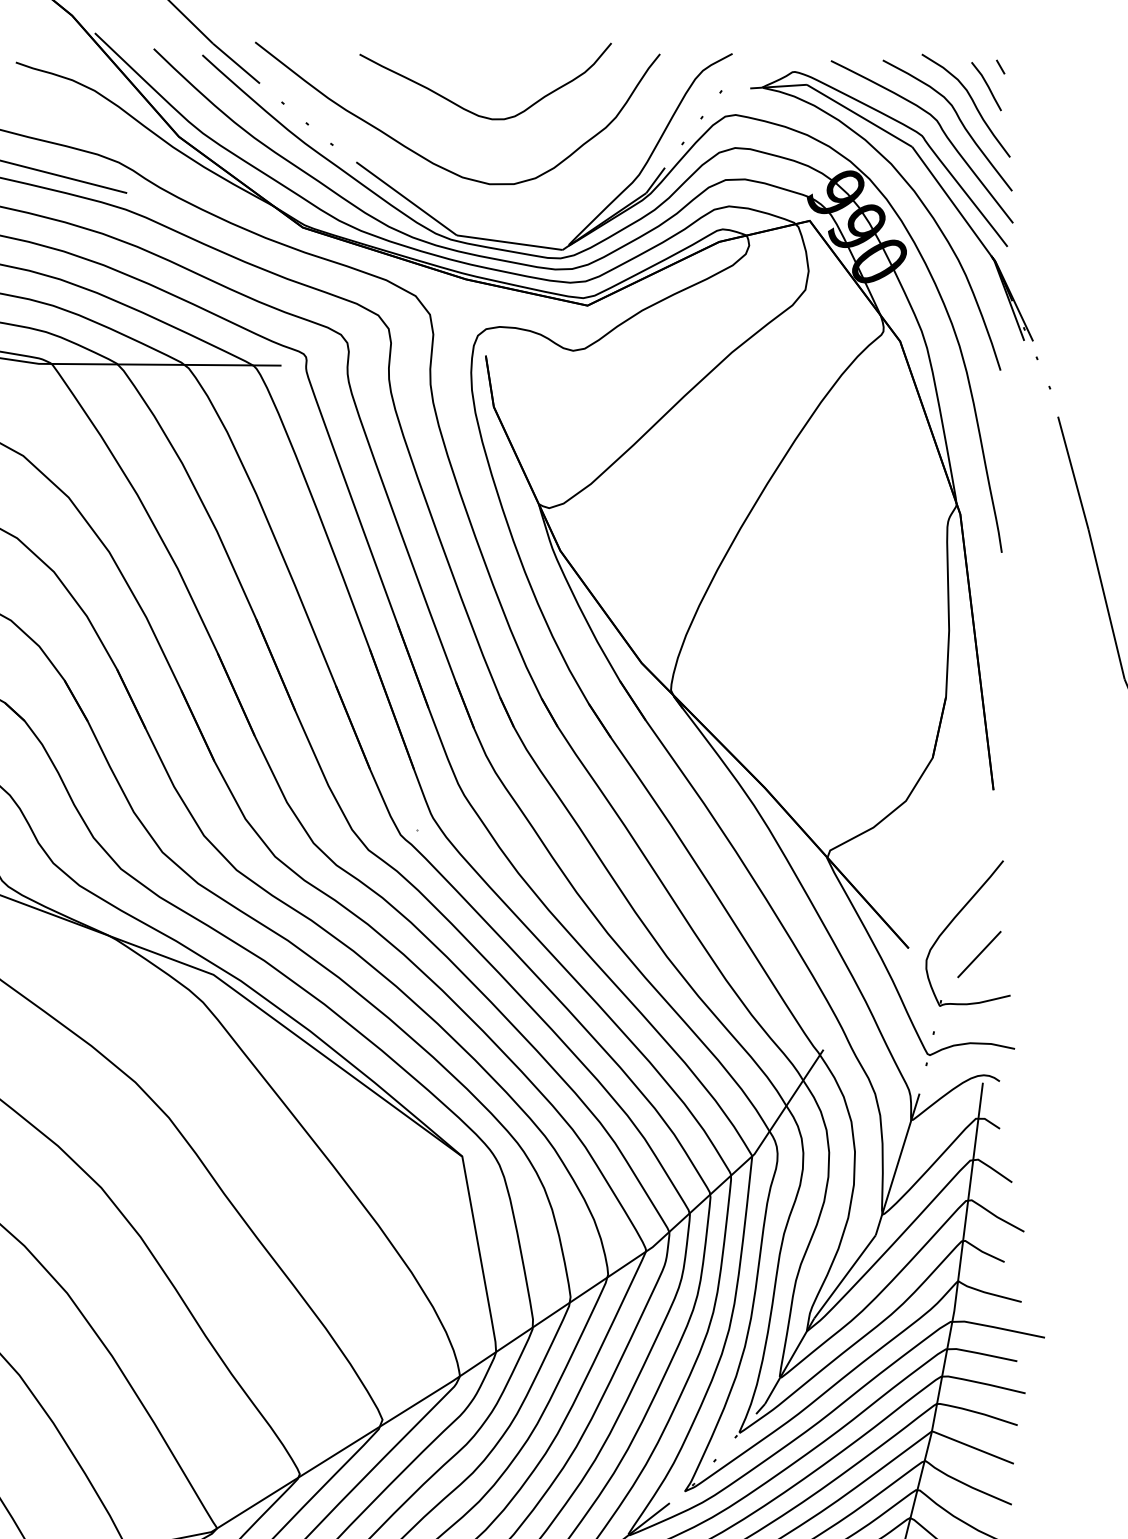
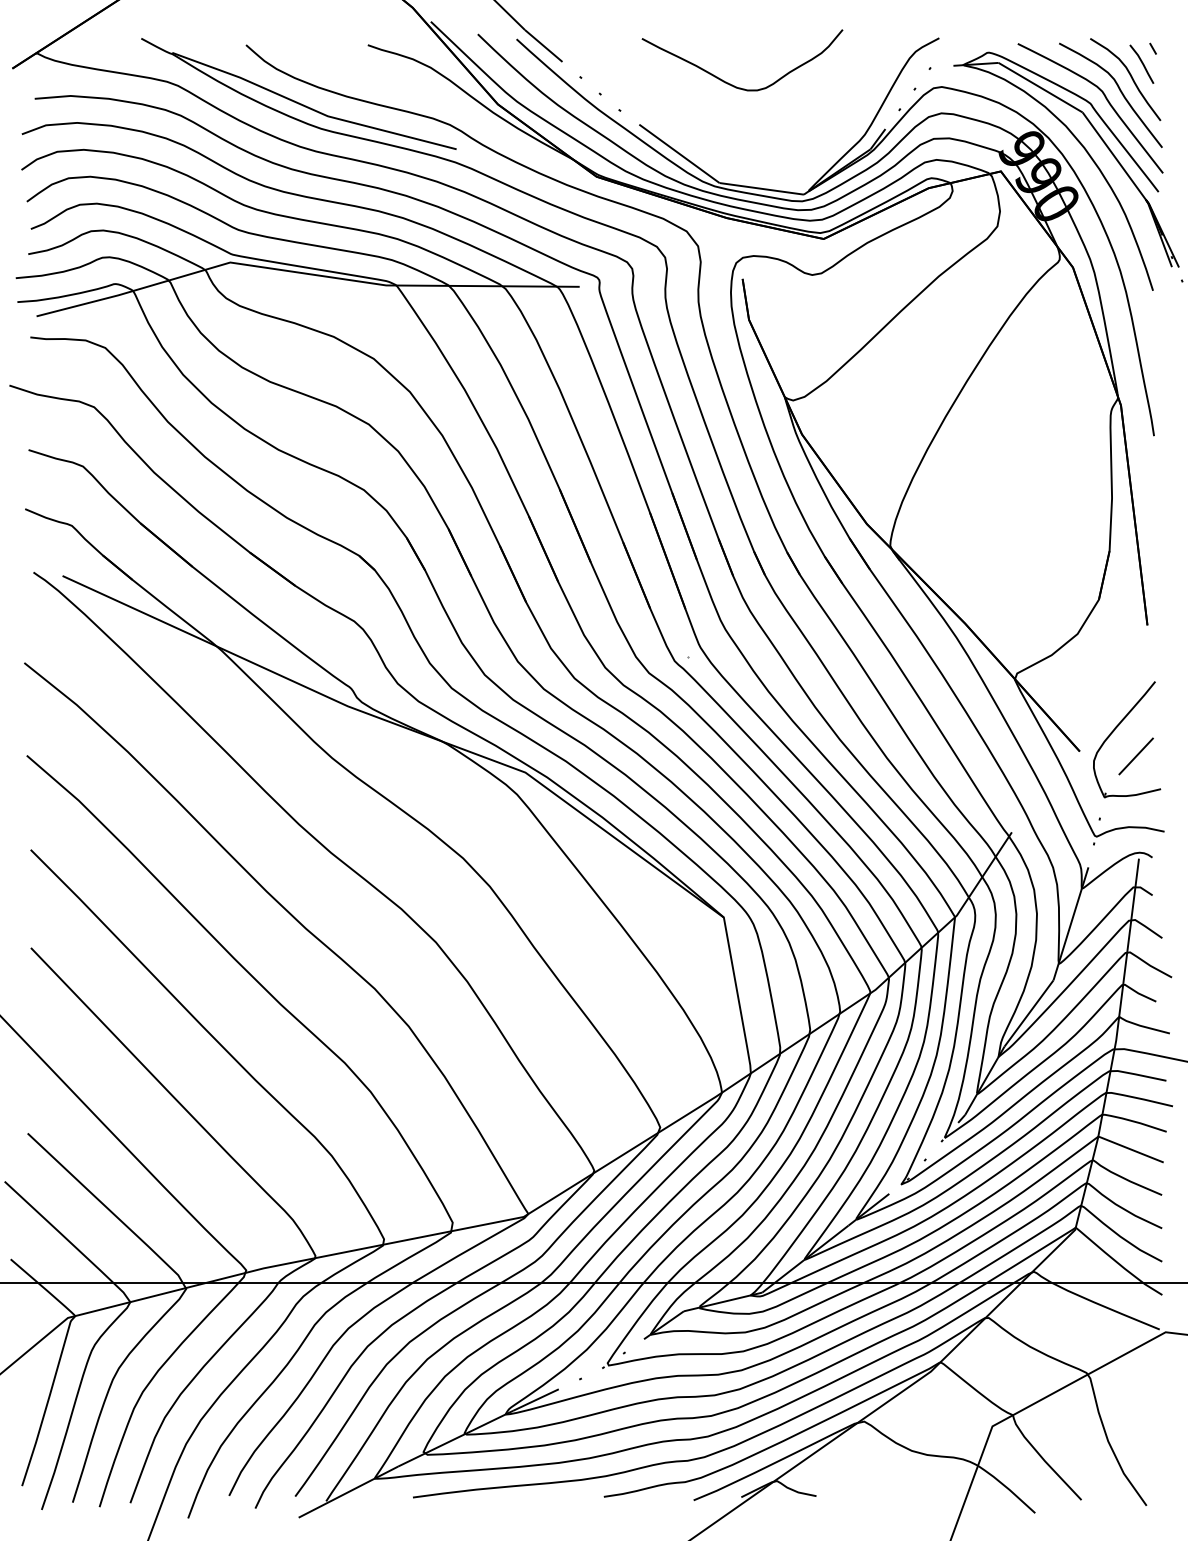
curve: (431, 160) -> (699, 123), removed

